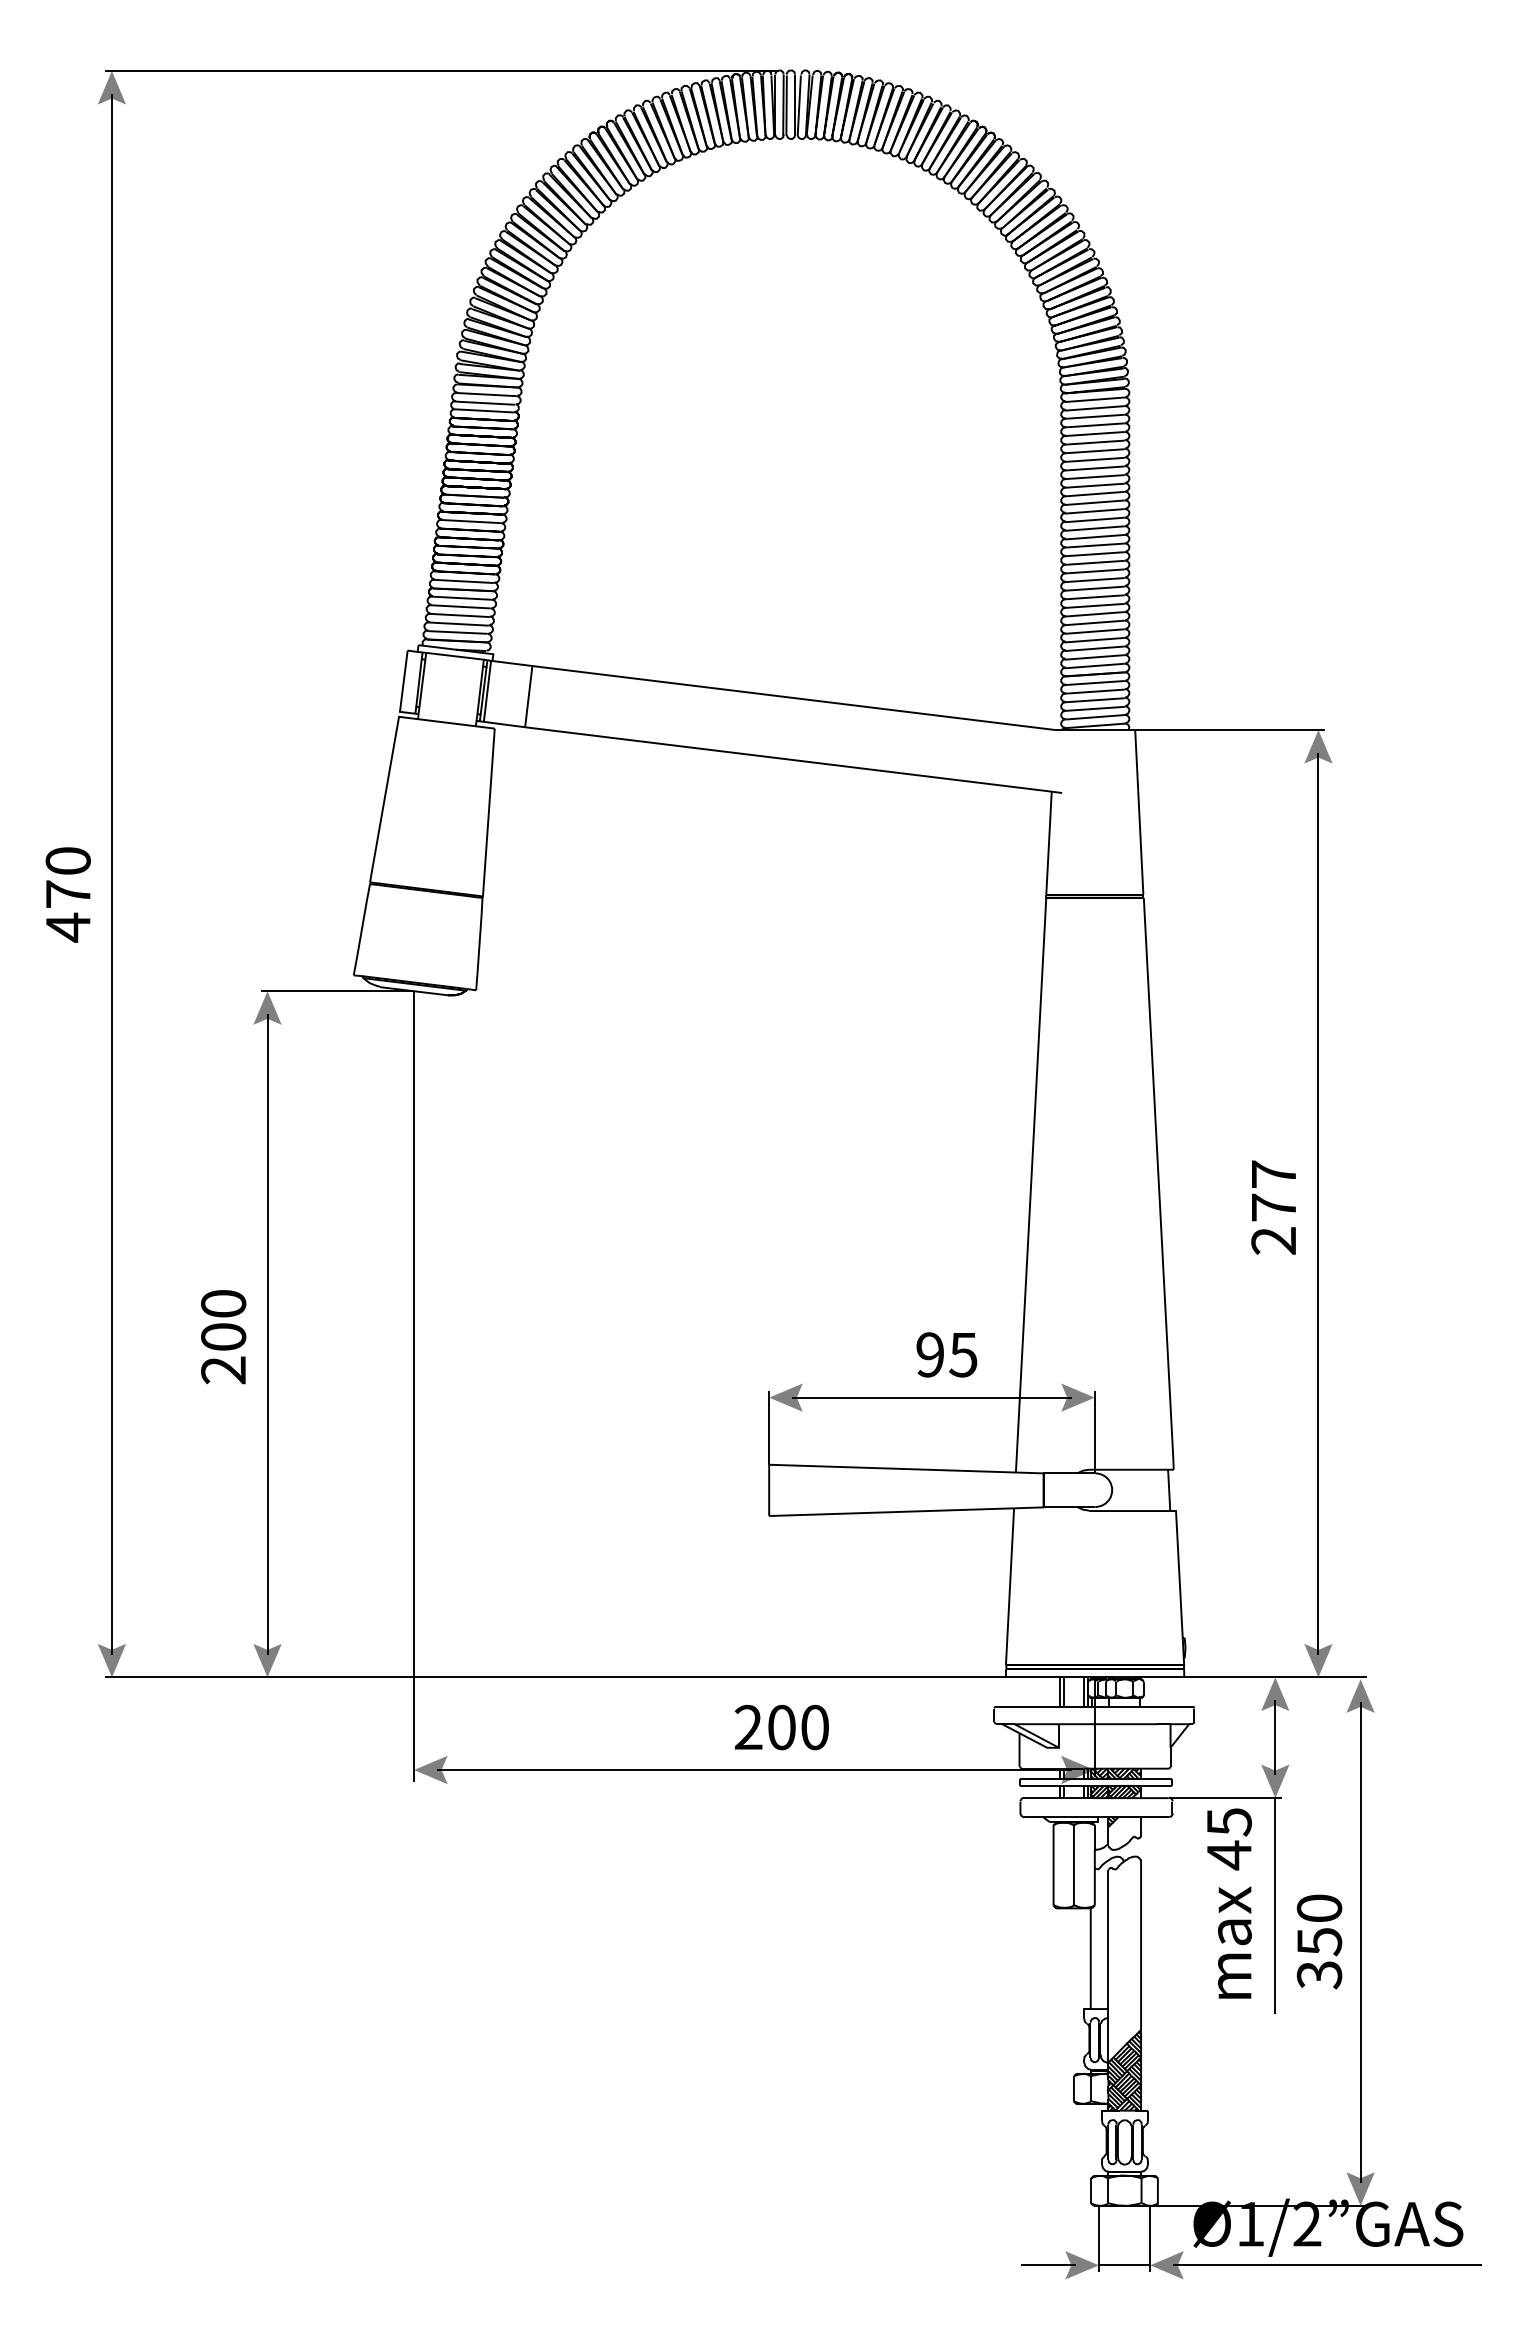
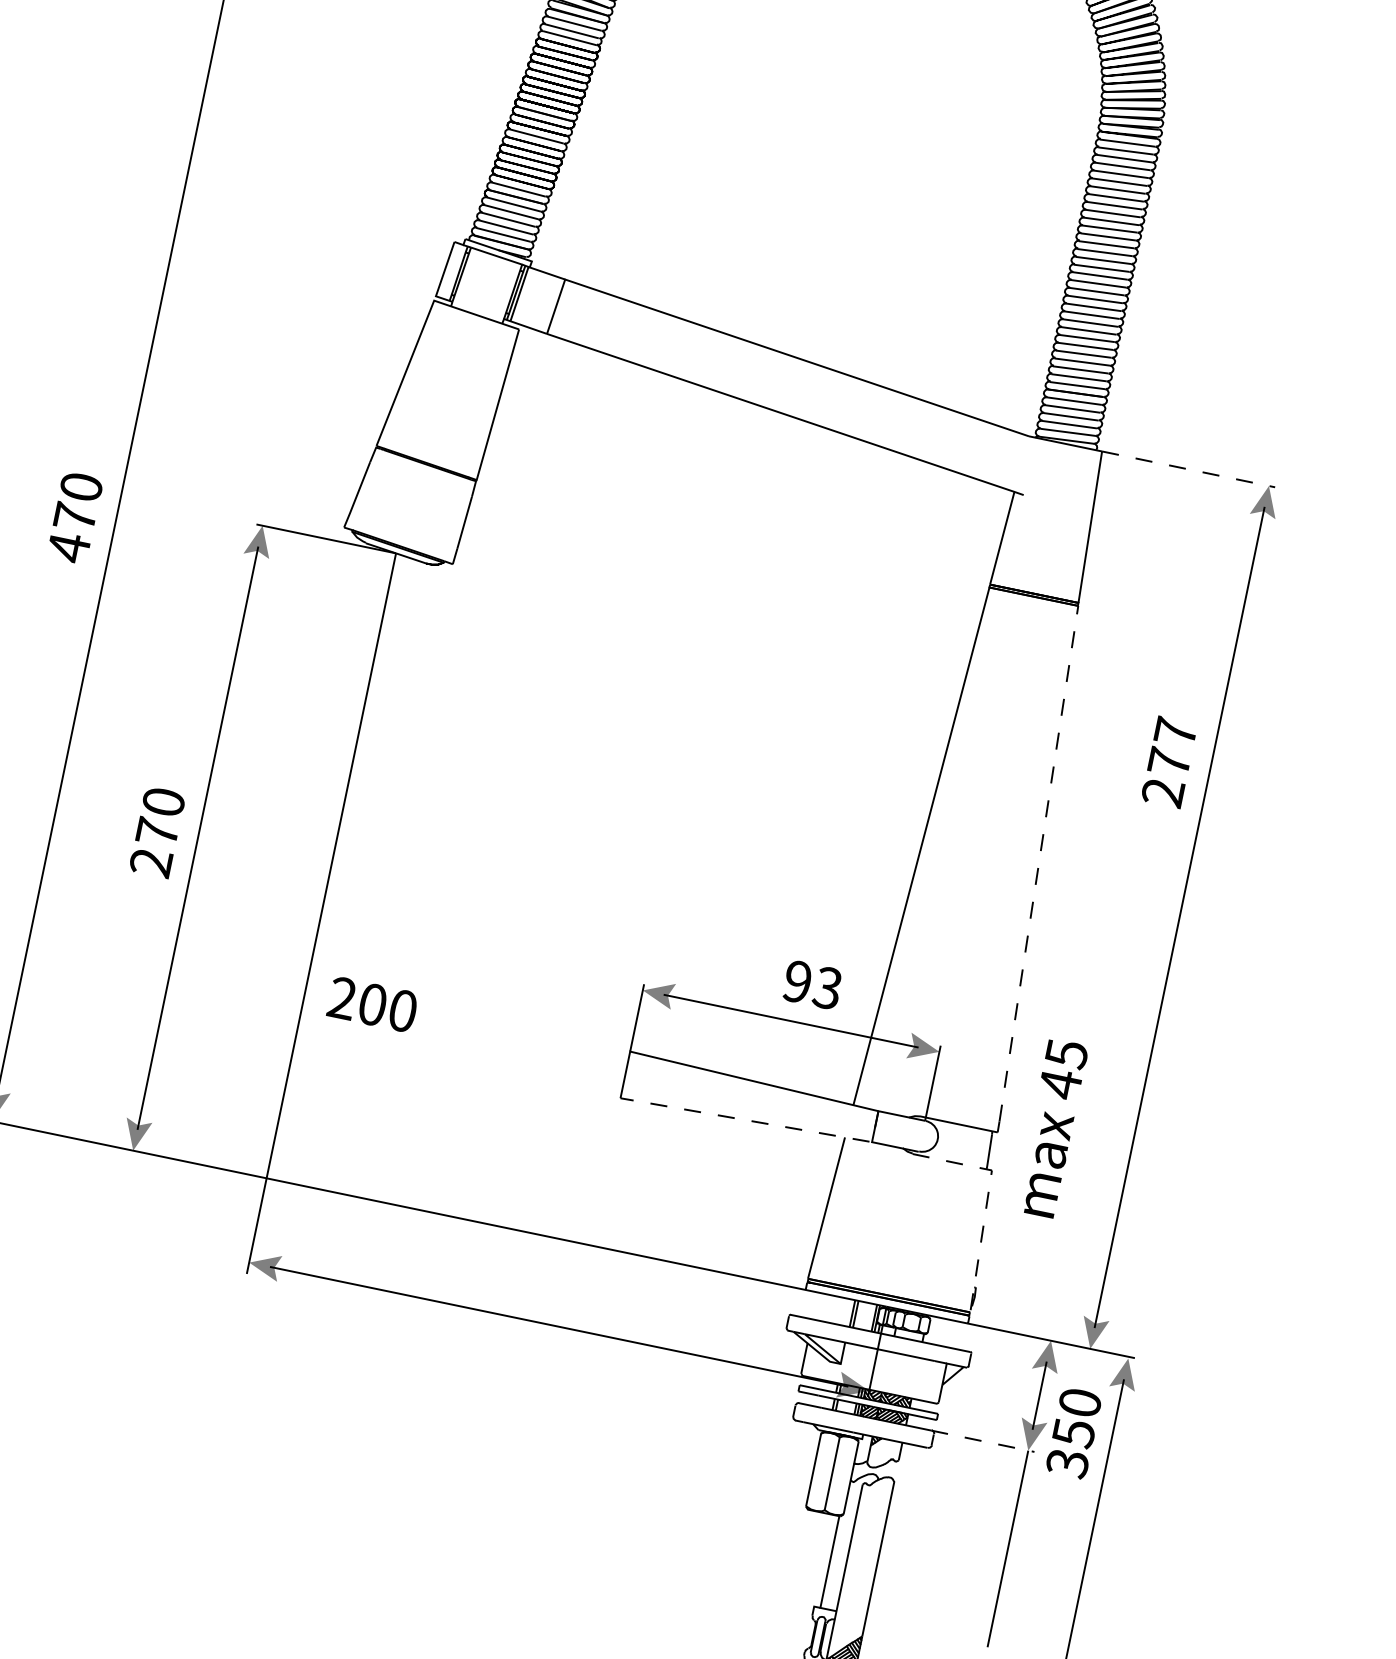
line: (1230, 729) -> (1188, 468), solid -> dashed
text: (67, 894) -> (74, 517), moved
line: (1158, 1177) -> (1038, 863), solid -> dashed
text: (1273, 1207) -> (1169, 762), moved
text: (223, 1336) -> (157, 831), 200 -> 270
text: (963, 1354) -> (827, 987), 95 -> 93
line: (924, 1511) -> (762, 1123), solid -> dashed
line: (1177, 1543) -> (987, 1200), solid -> dashed
text: (781, 1727) -> (372, 1004), moved
line: (1225, 1798) -> (982, 1441), solid -> dashed
text: (1229, 1903) -> (1051, 1128), moved
text: (1319, 1941) -> (1073, 1432), moved

